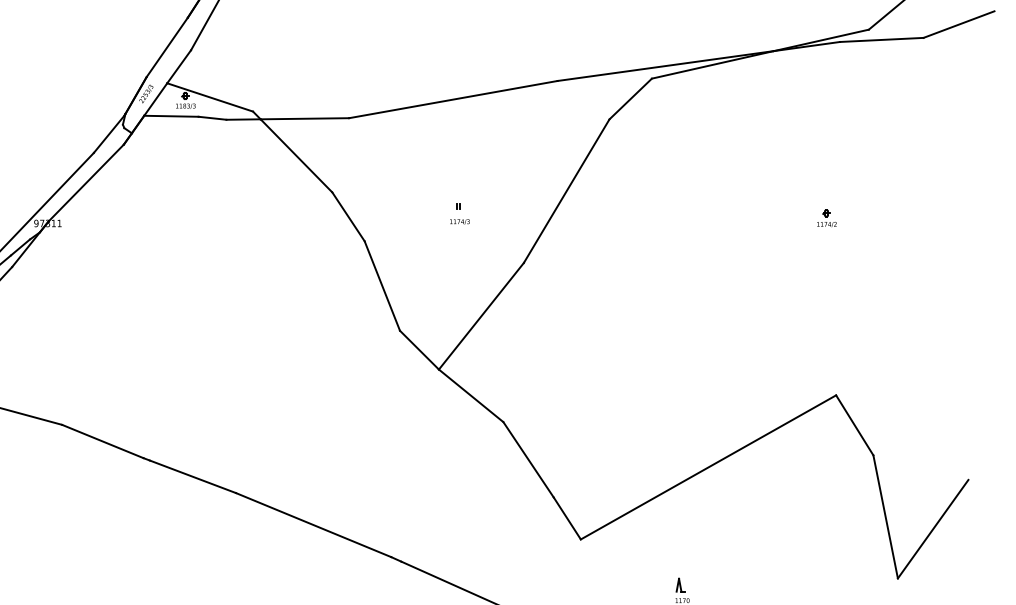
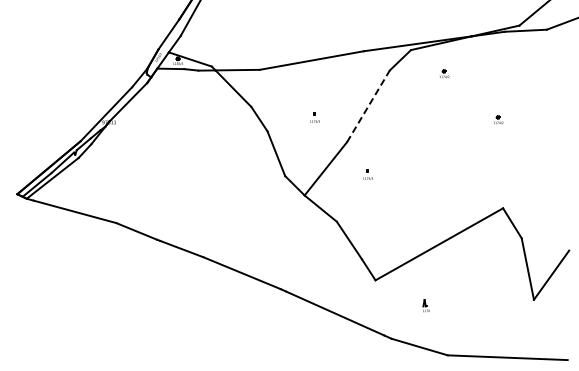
part: (718, 125) -> (444, 73), added
line: (566, 191) -> (368, 106), solid -> dashed
part: (564, 327) -> (367, 174), added

